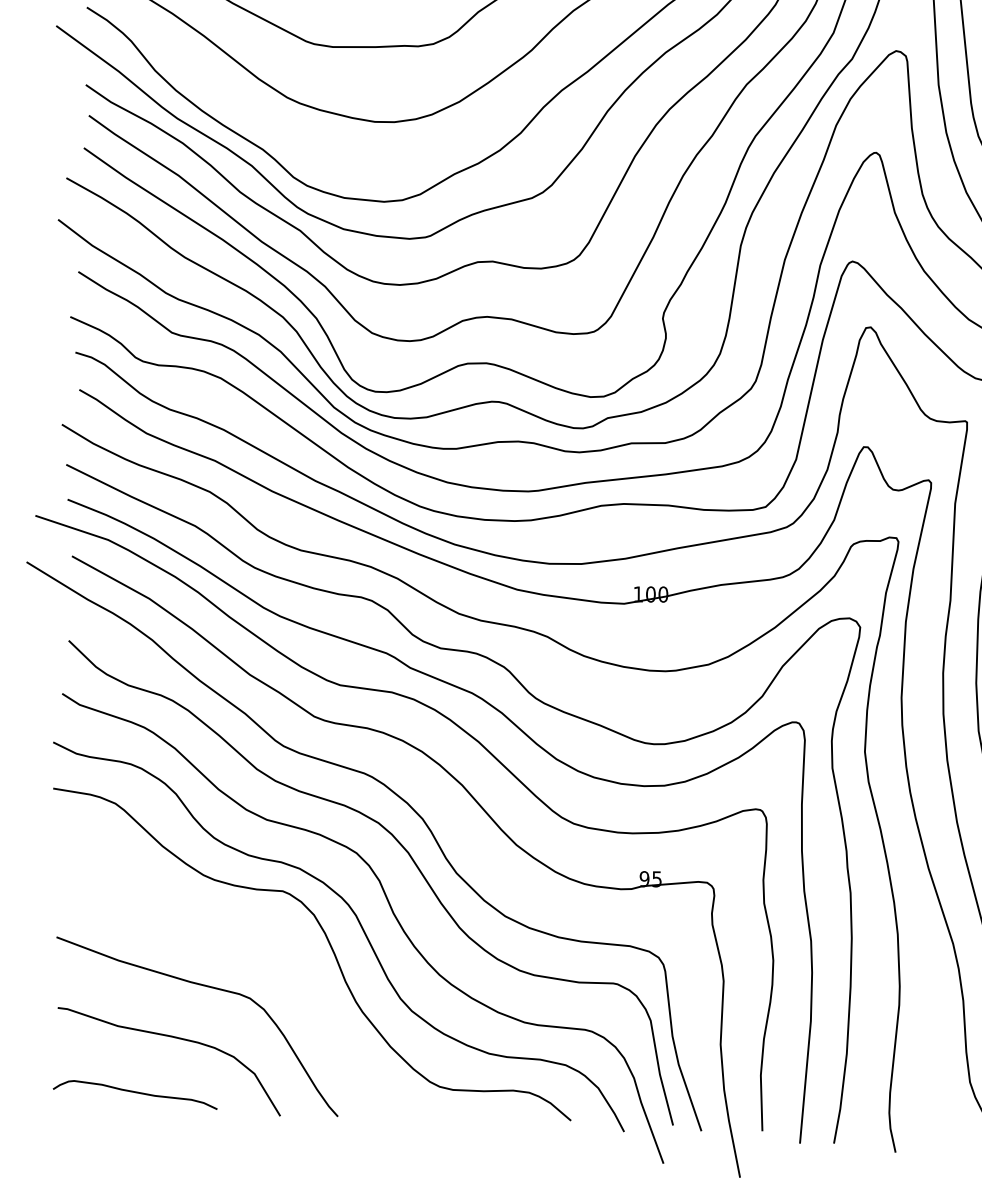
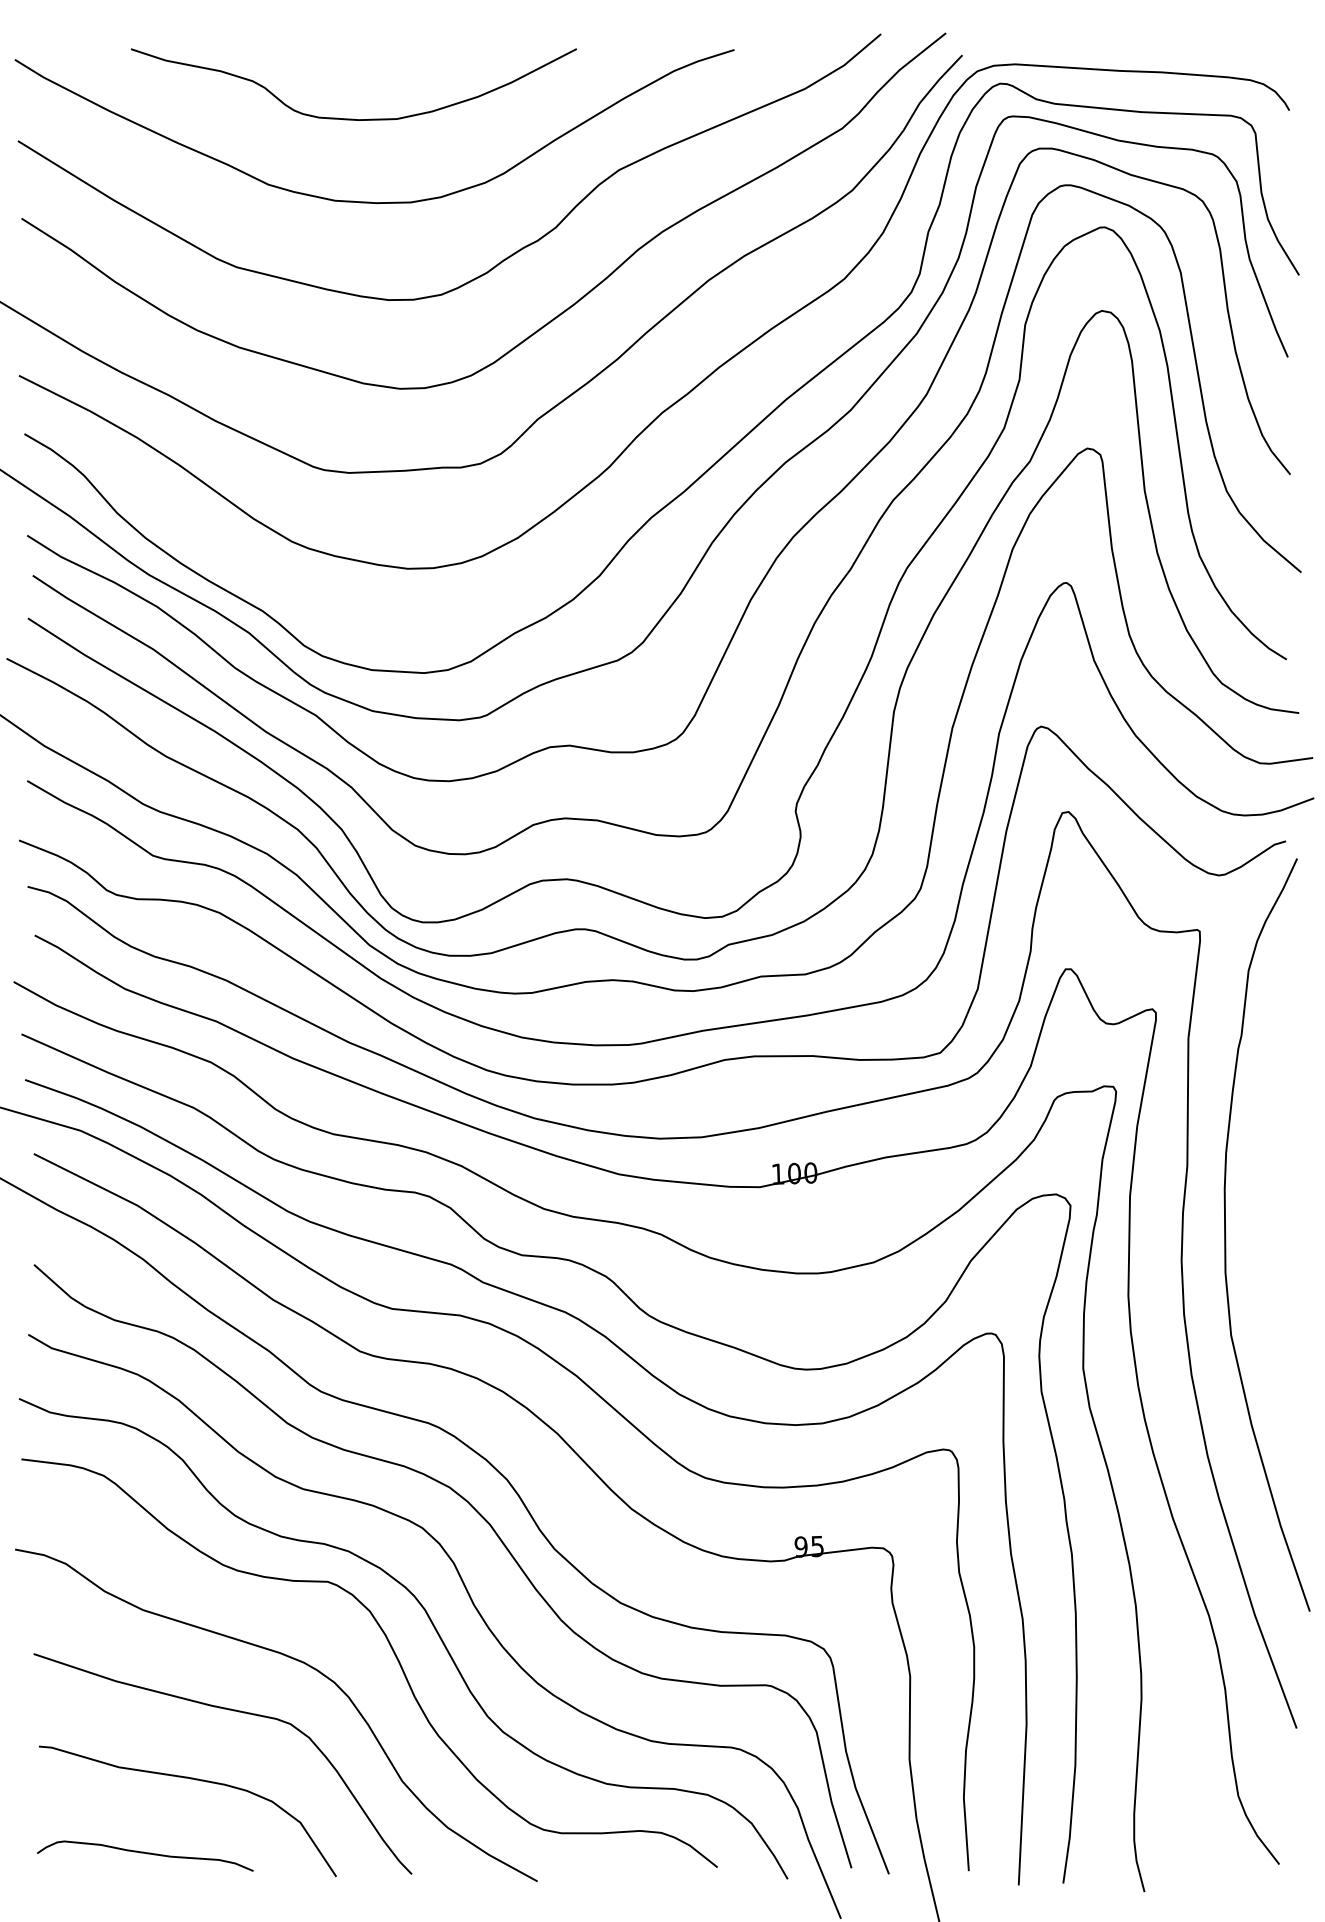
curve: (257, 951) -> (297, 1661), added

